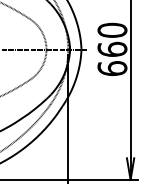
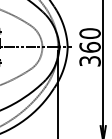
text: (111, 67) -> (89, 60), 660 -> 360

